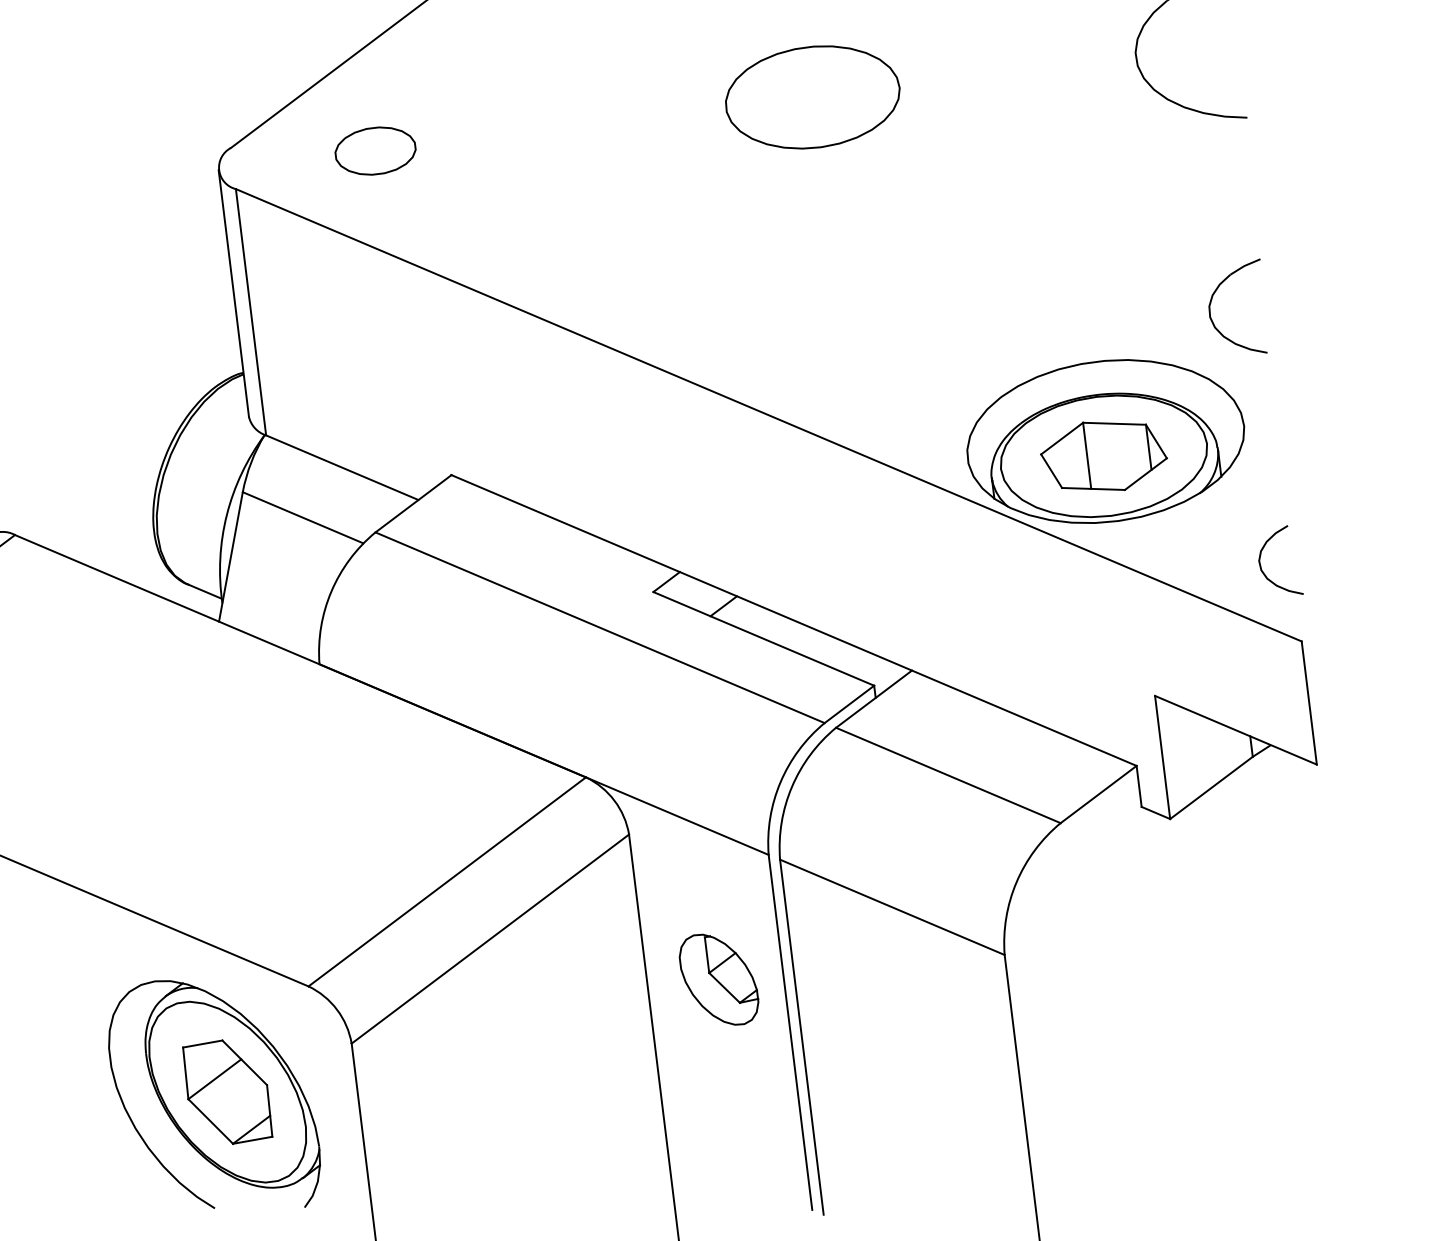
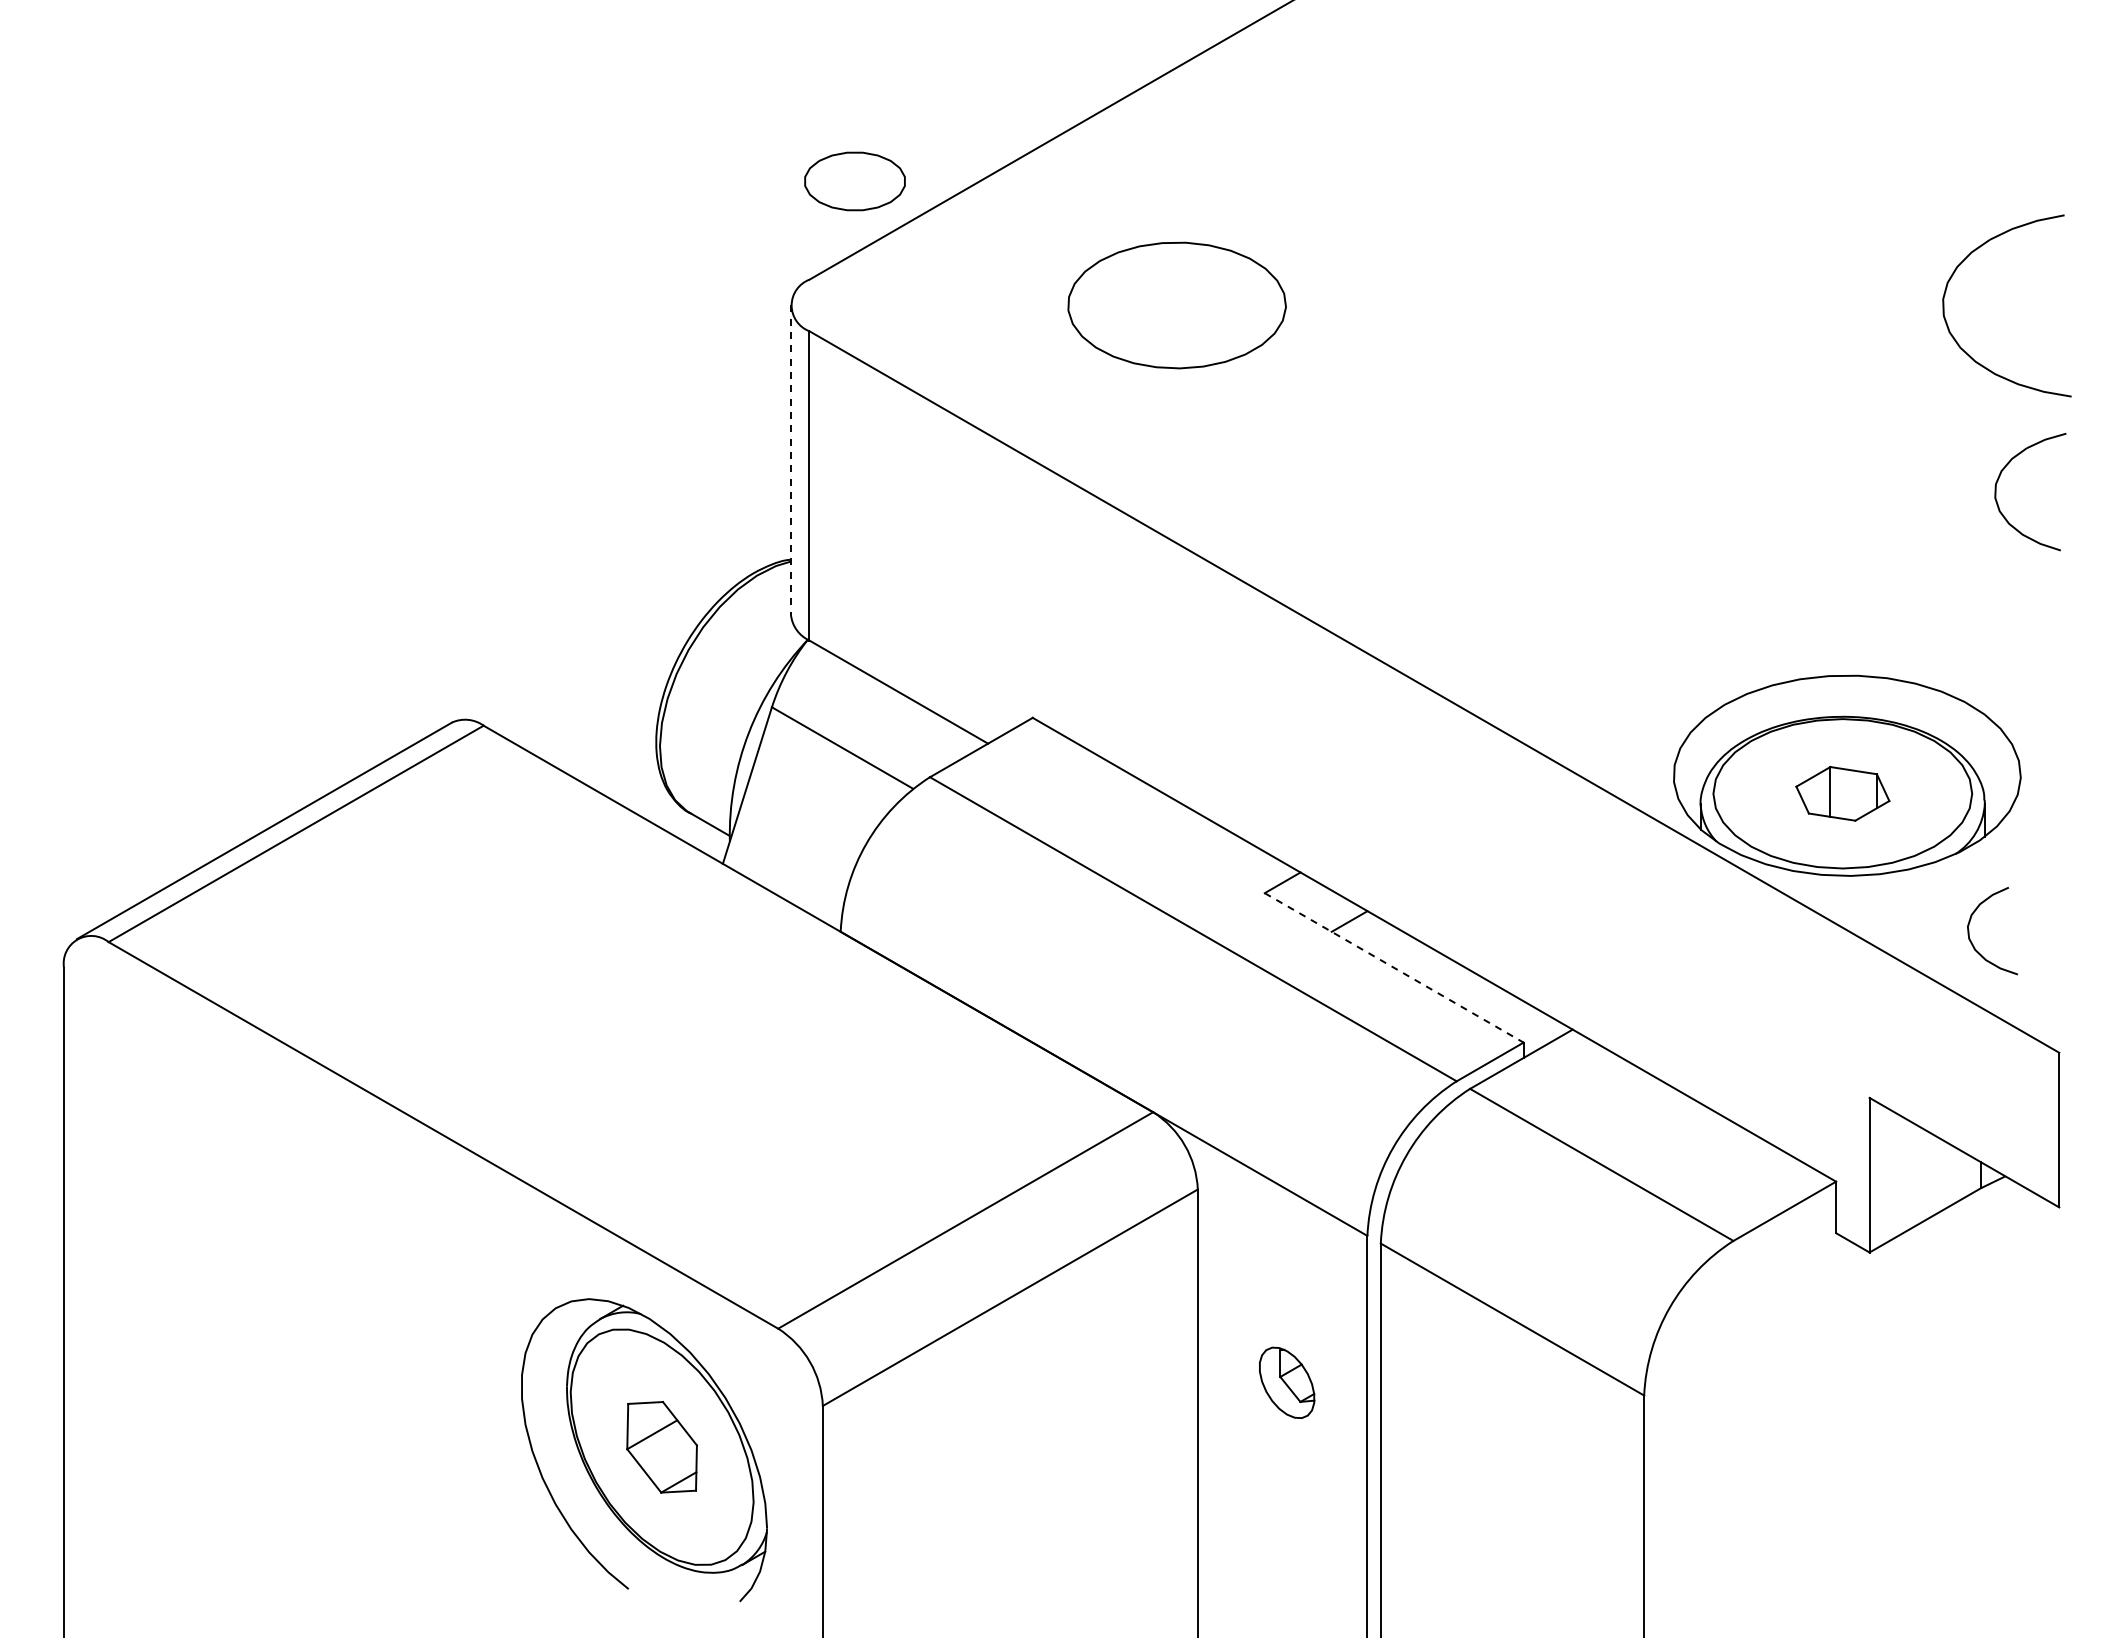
part: (812, 97) -> (1176, 305), moved
part: (375, 151) -> (854, 181), moved
line: (234, 293) -> (791, 460), solid -> dashed
part: (1211, 303) -> (1998, 481), moved
part: (1103, 456) -> (1842, 793), size x0.6
curve: (1264, 573) -> (1972, 942), moved
line: (764, 639) -> (1394, 968), solid -> dashed
part: (718, 979) -> (1286, 1382), size x0.6
part: (227, 1092) -> (661, 1447), size x0.7

